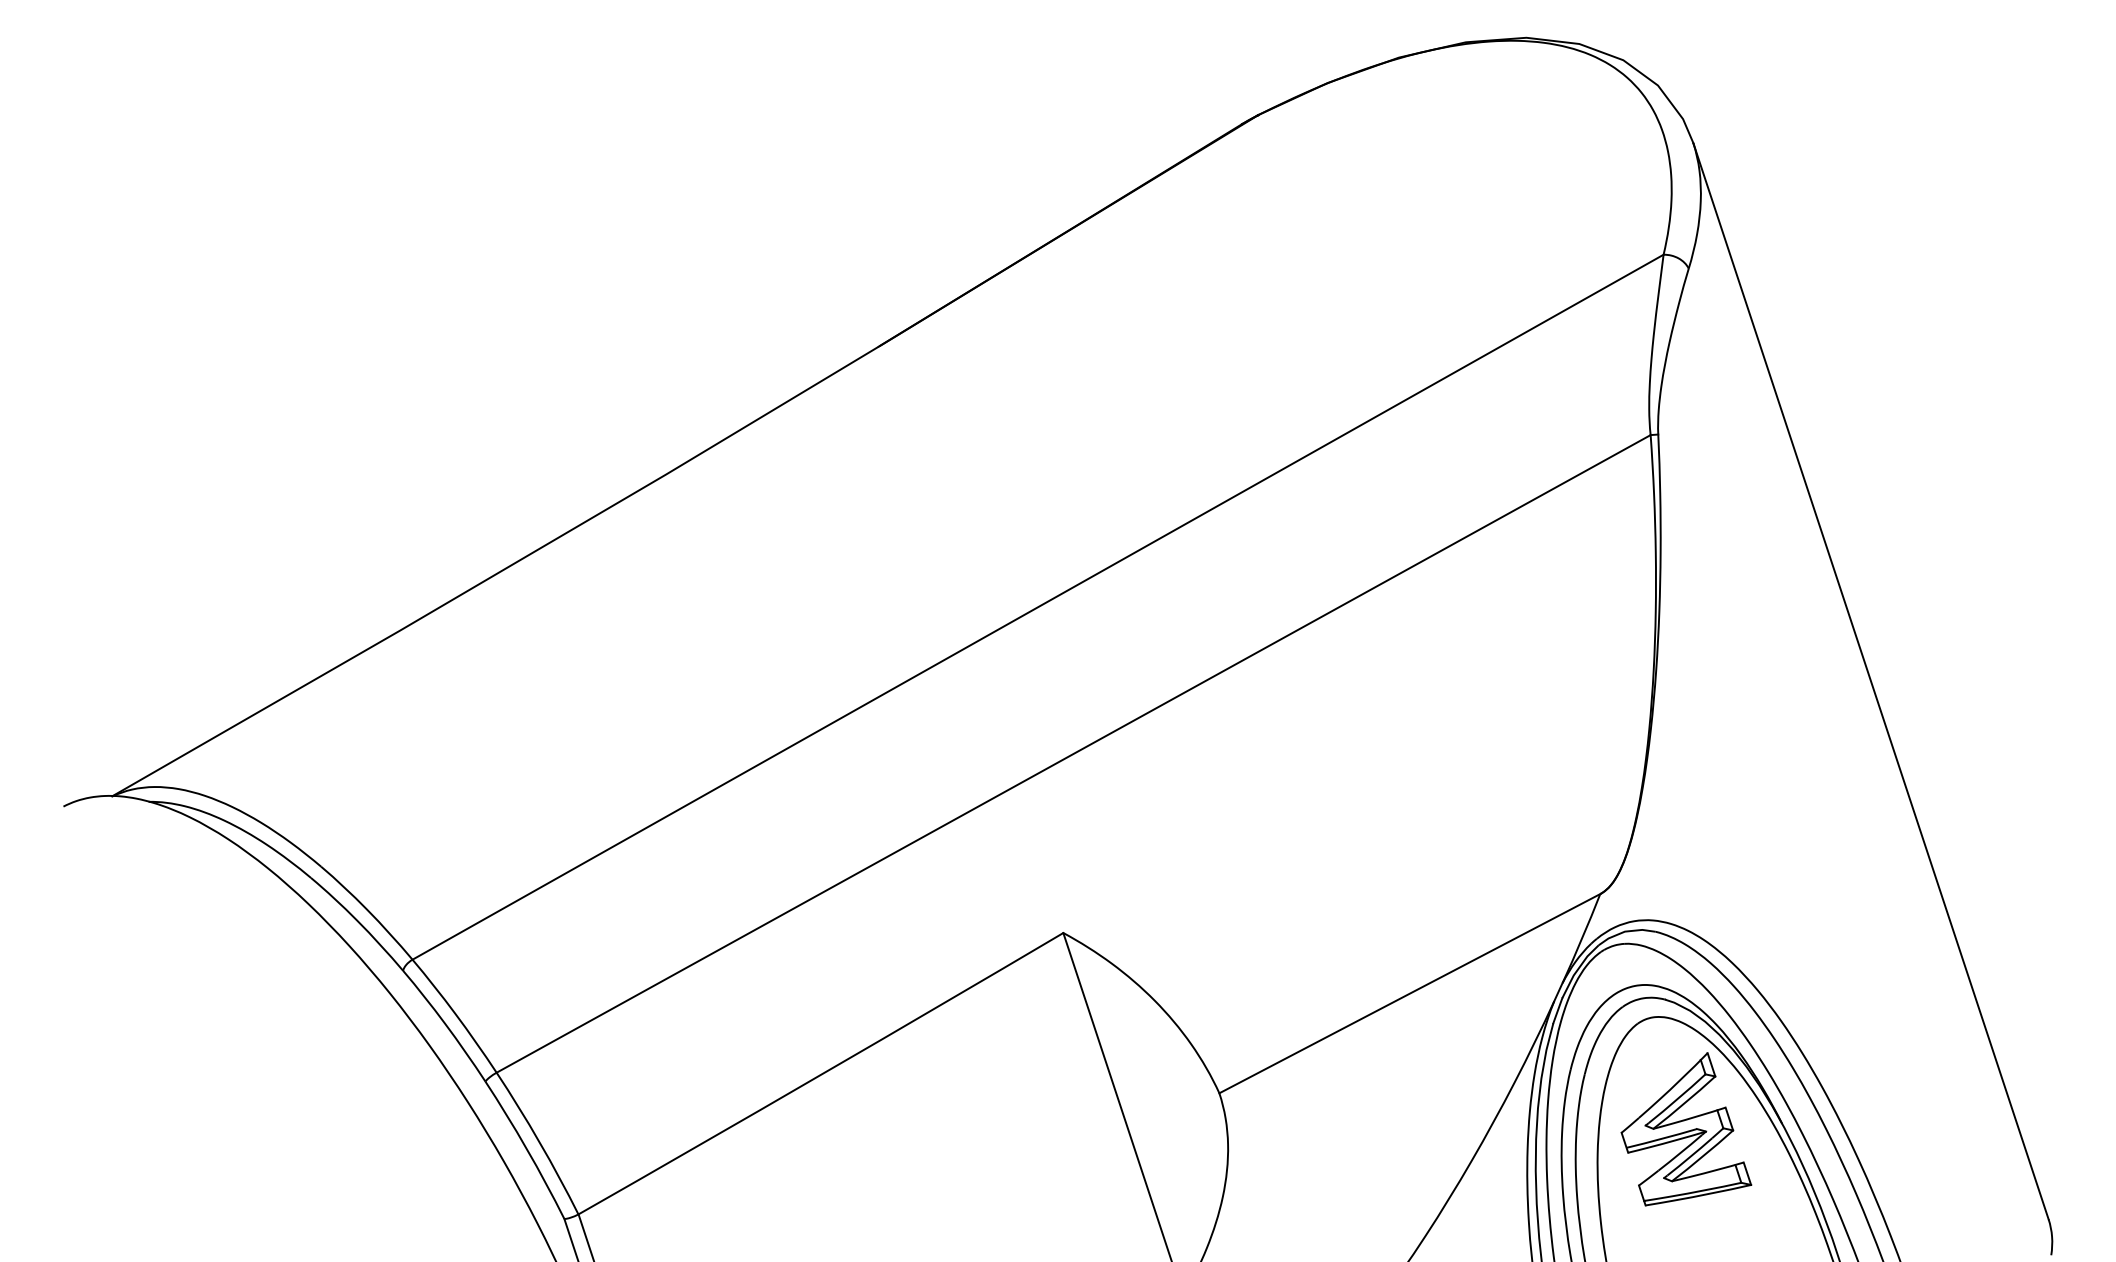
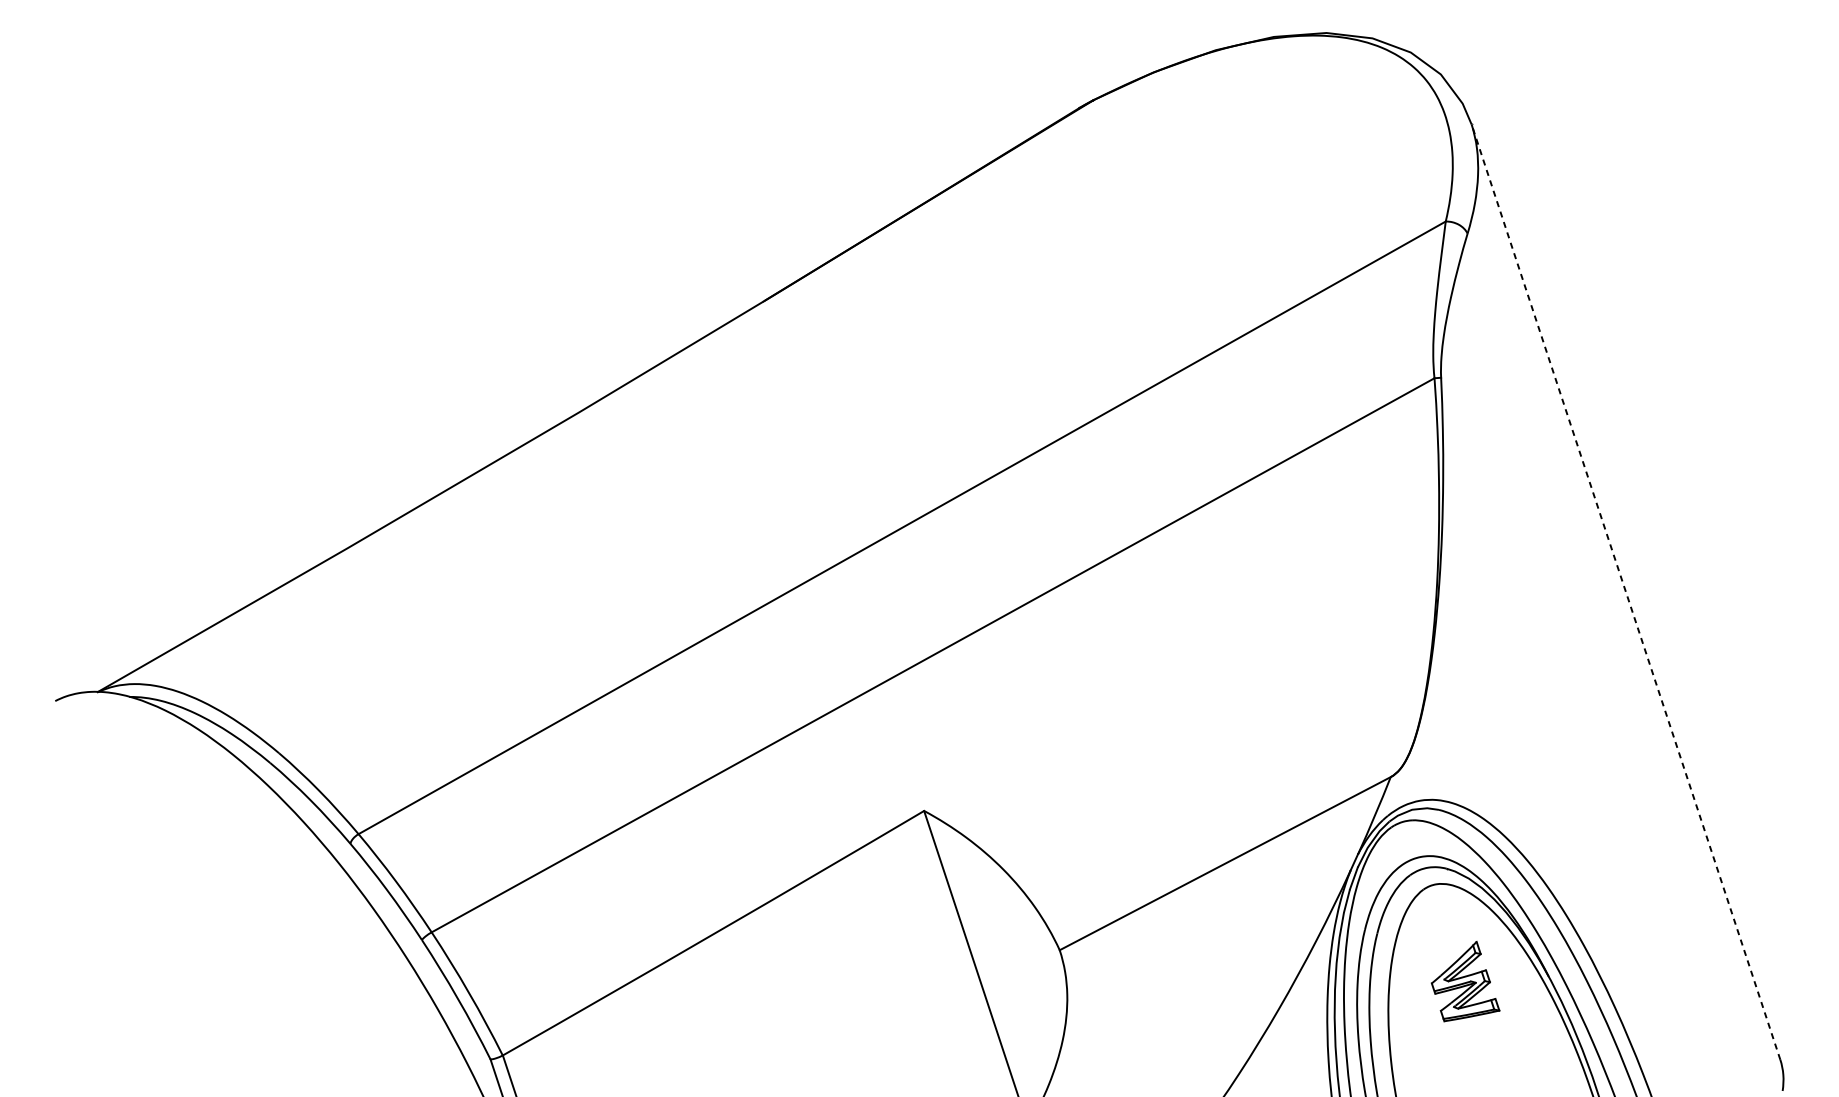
line: (1870, 681) -> (1625, 592), solid -> dashed
part: (1686, 1129) -> (1465, 981), size x0.6

